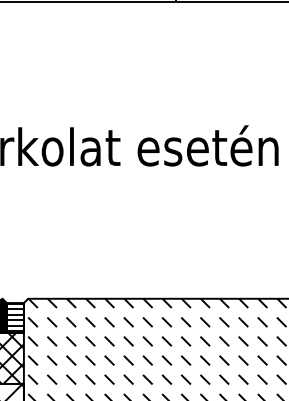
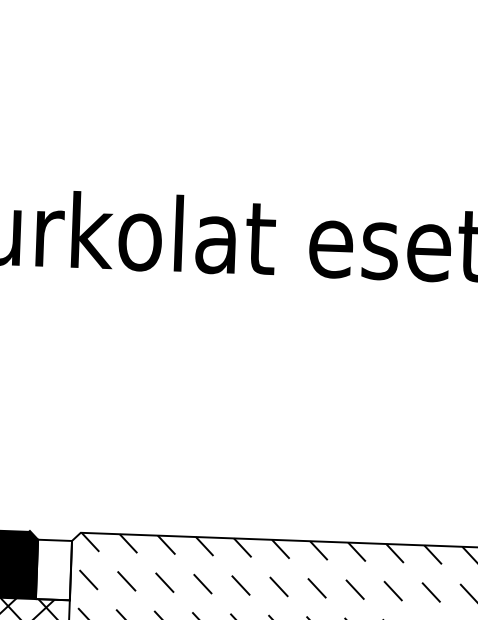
hatch: (14, 317) -> (52, 569), removed

